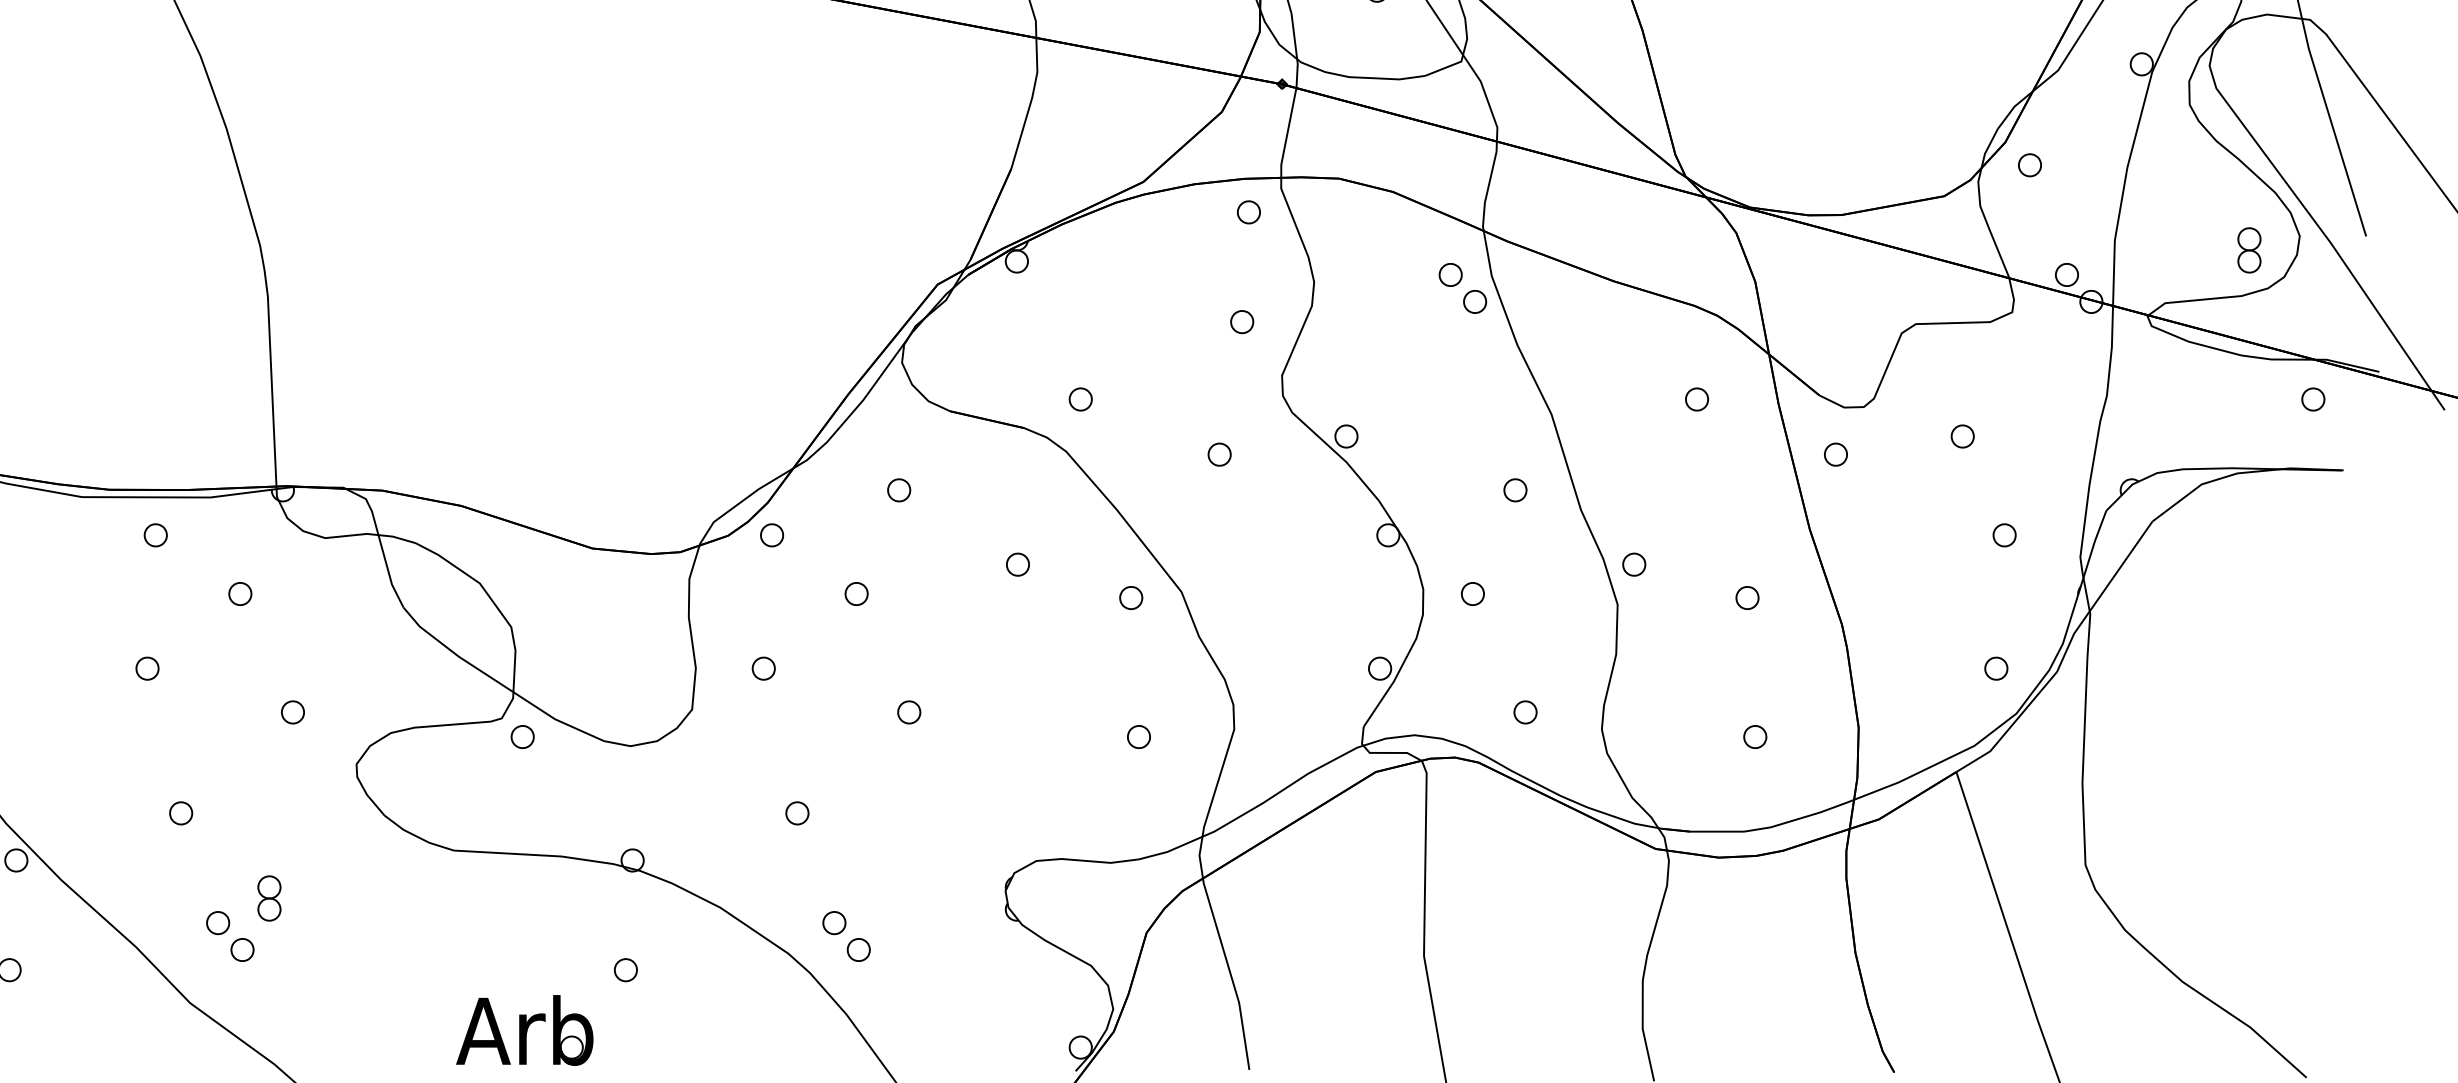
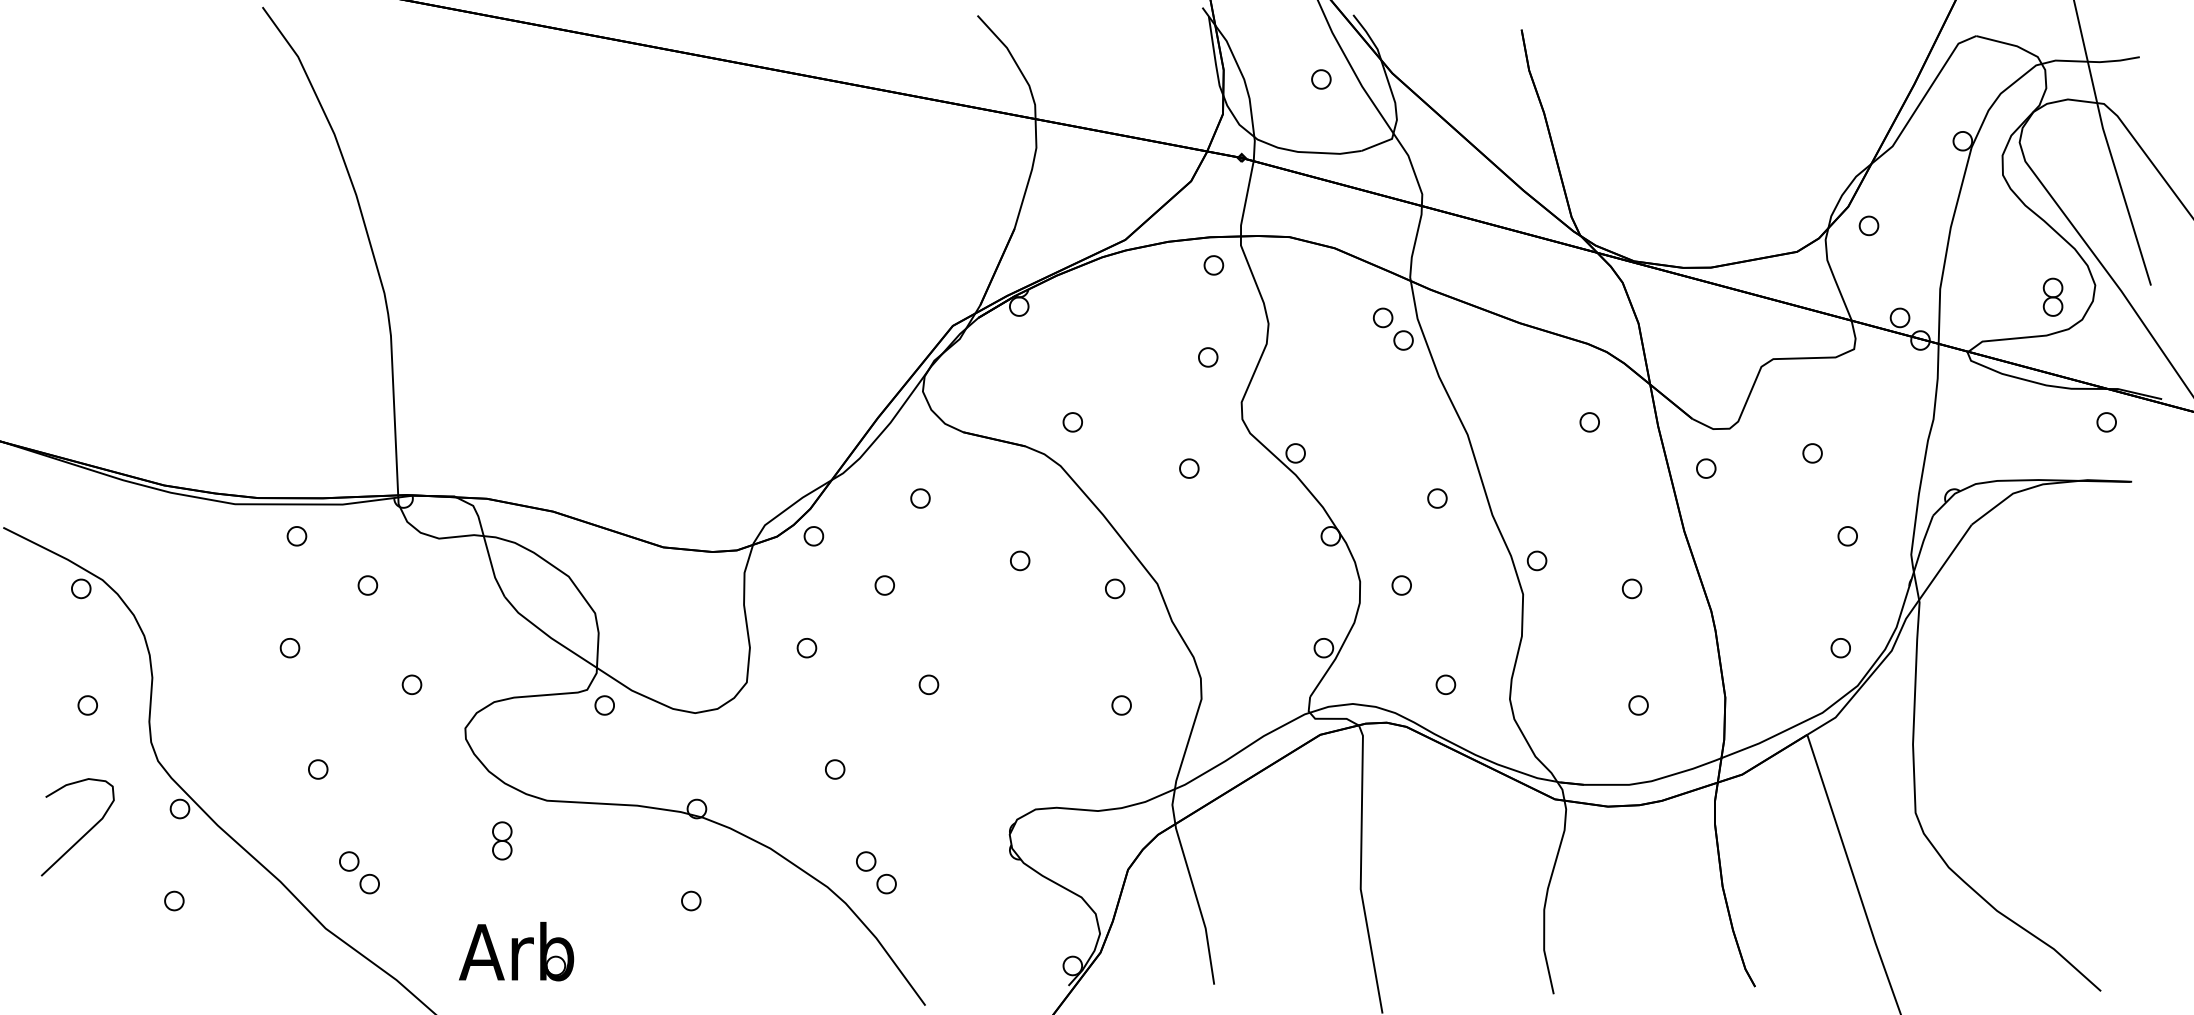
part: (269, 898) -> (502, 840), moved
part: (524, 1030) -> (516, 951), moved

